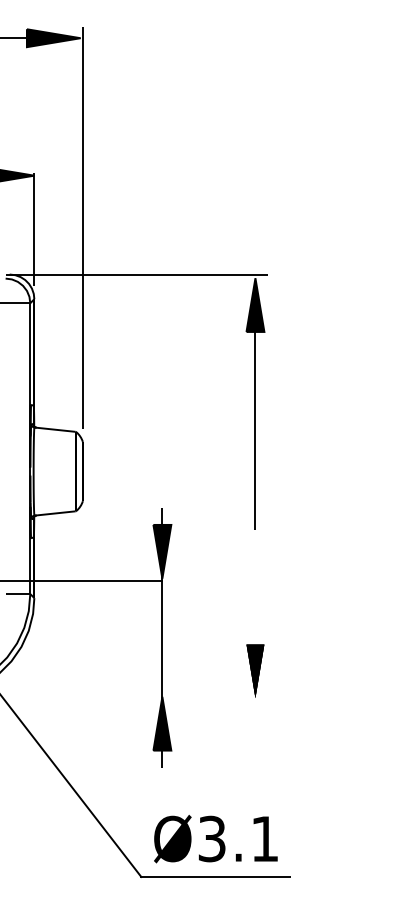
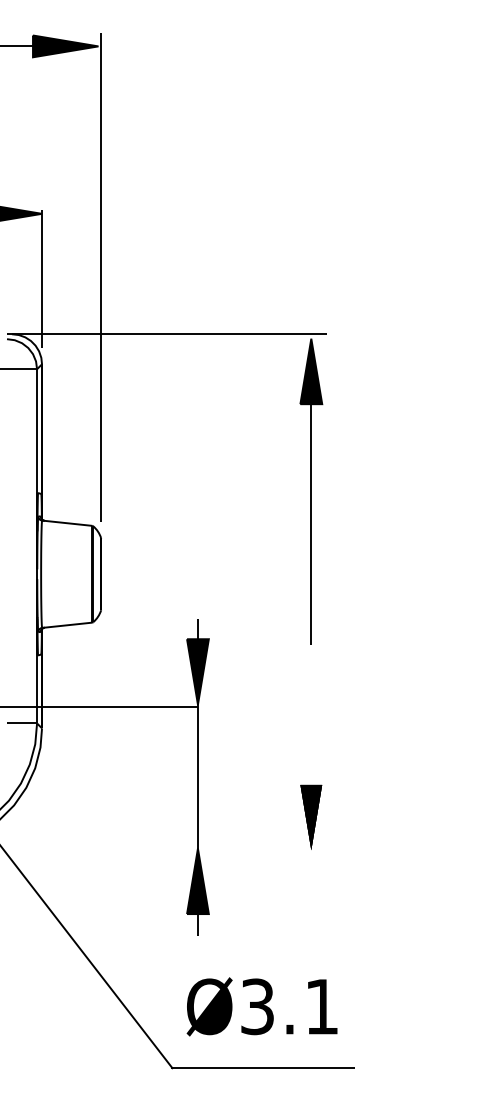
text: (215, 838) -> (261, 1006), moved

